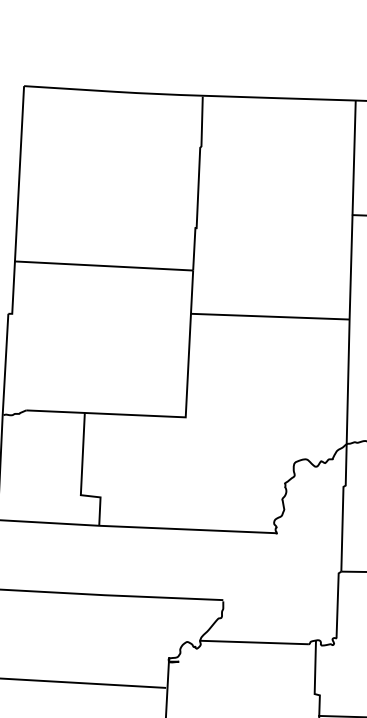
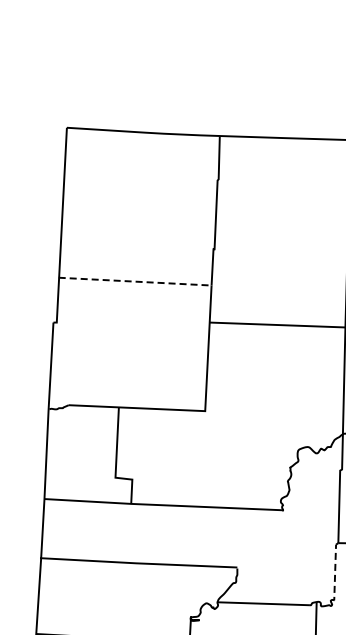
line: (104, 265) -> (135, 281), solid -> dashed
line: (338, 603) -> (335, 570), solid -> dashed

